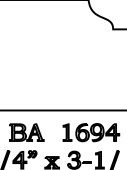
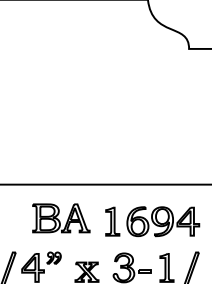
part: (26, 132) -> (60, 218), moved

